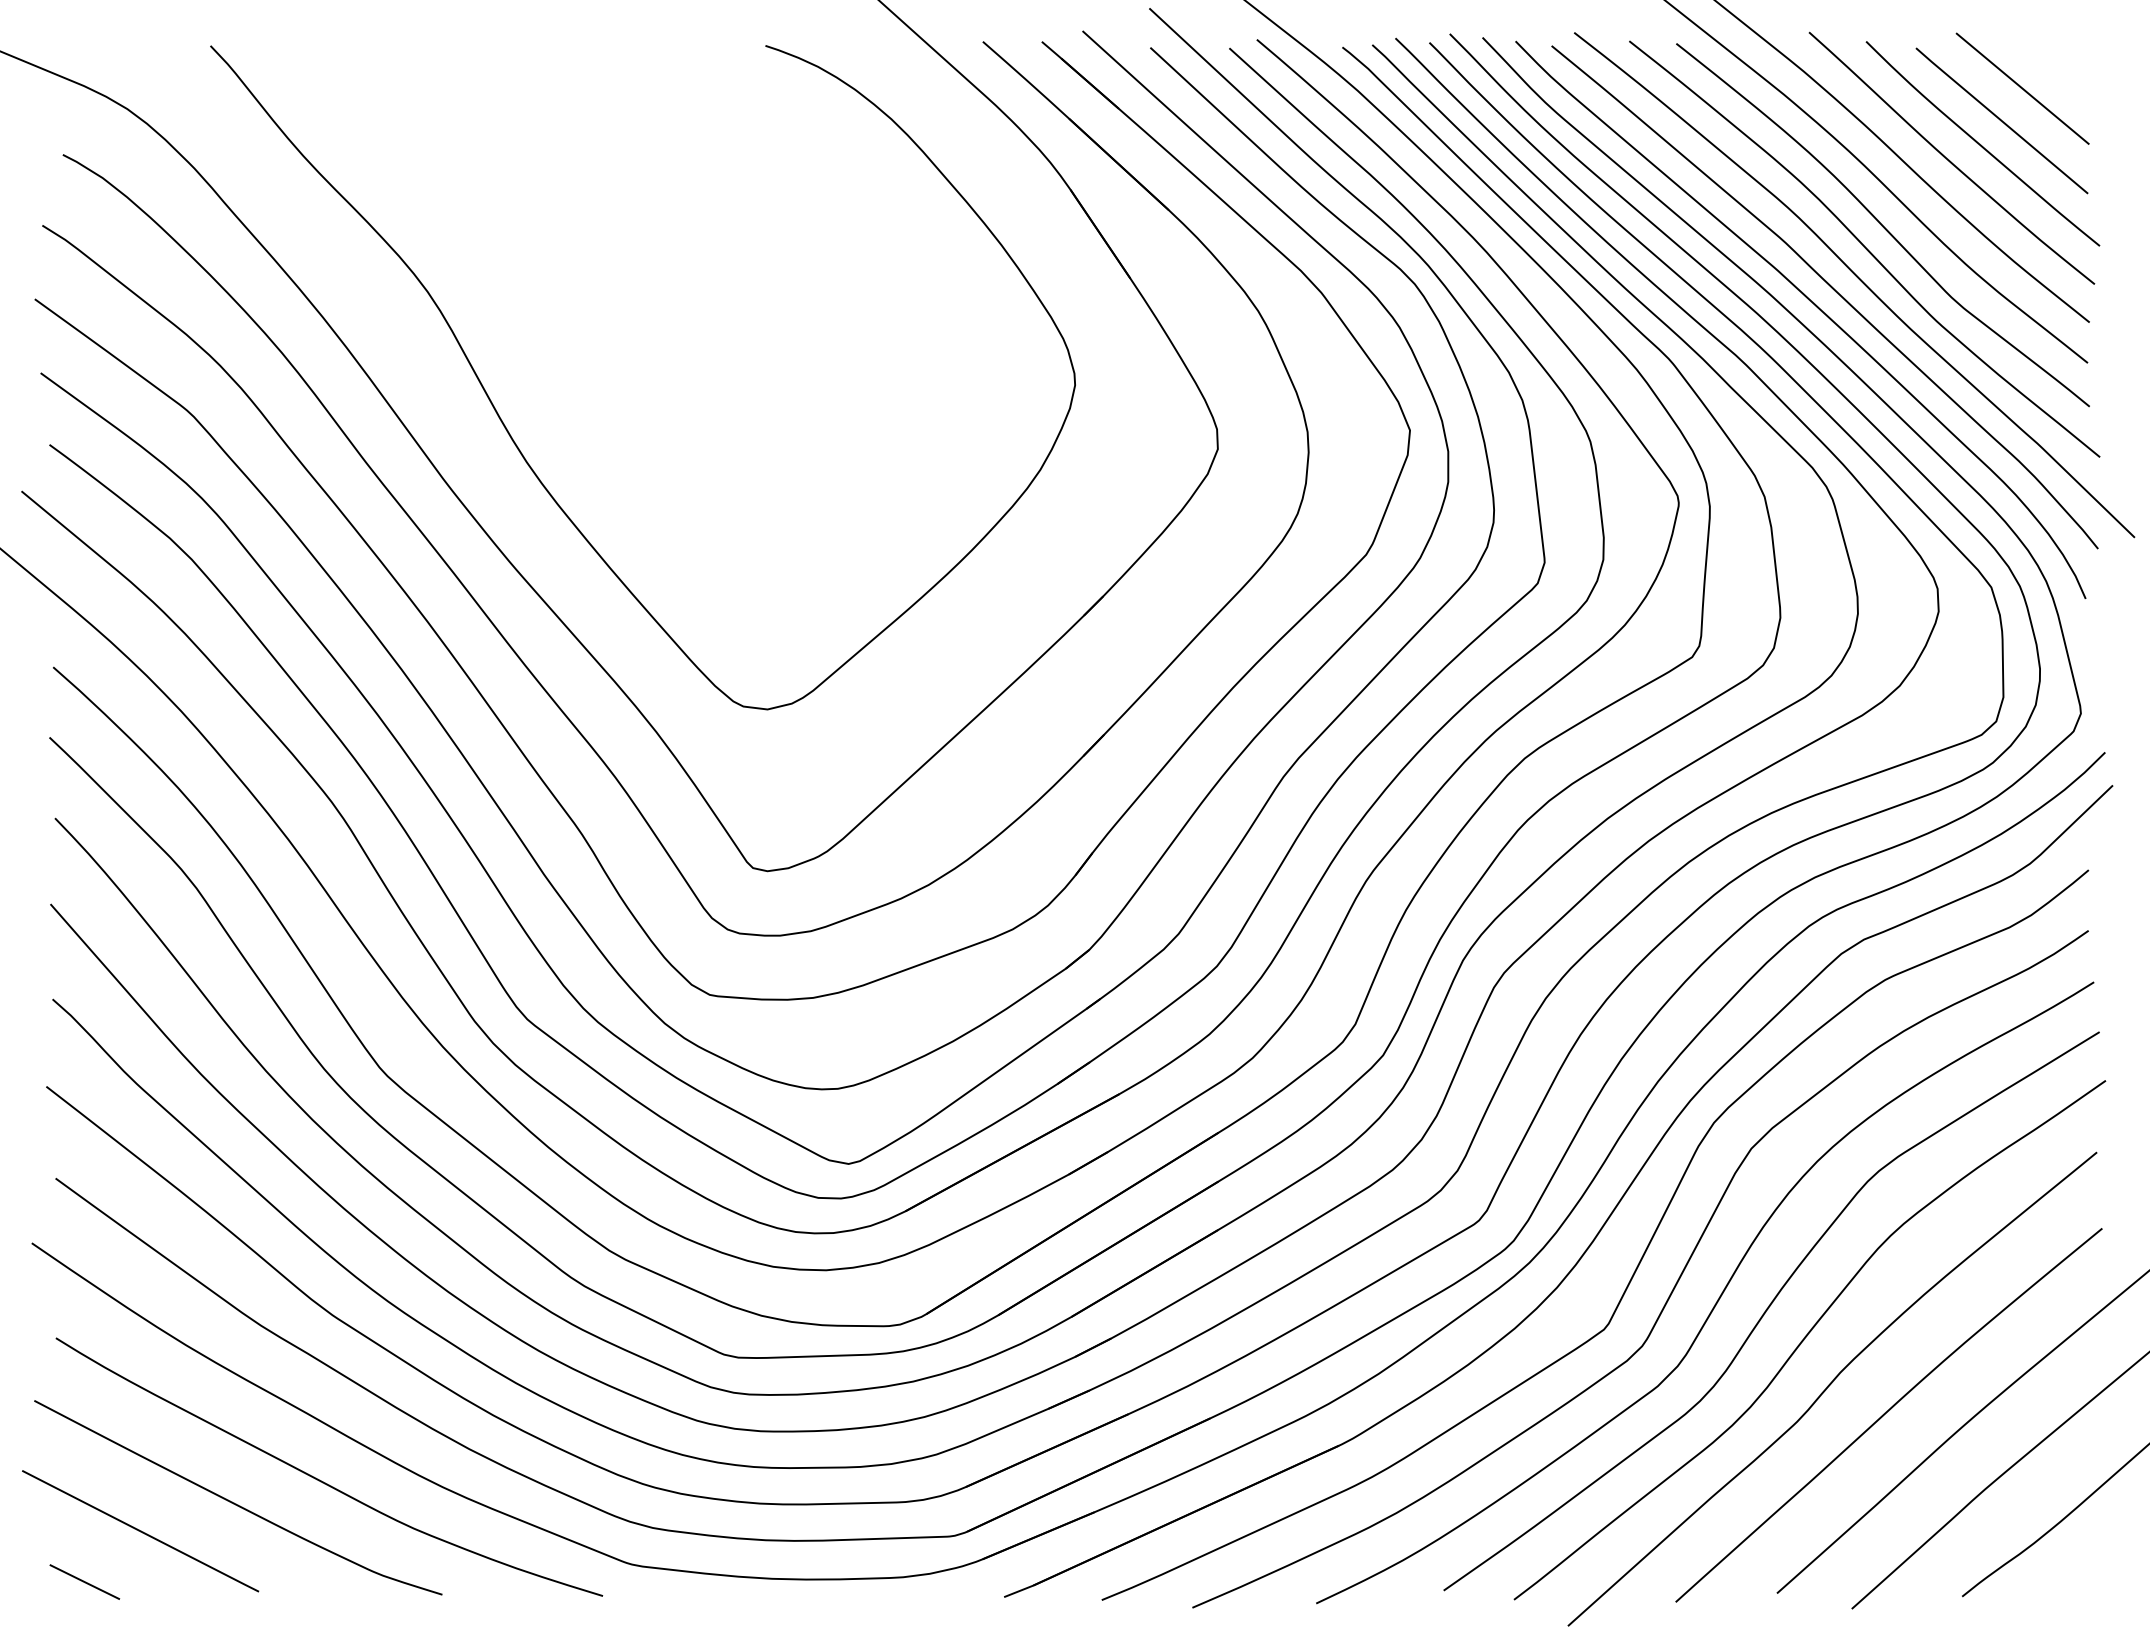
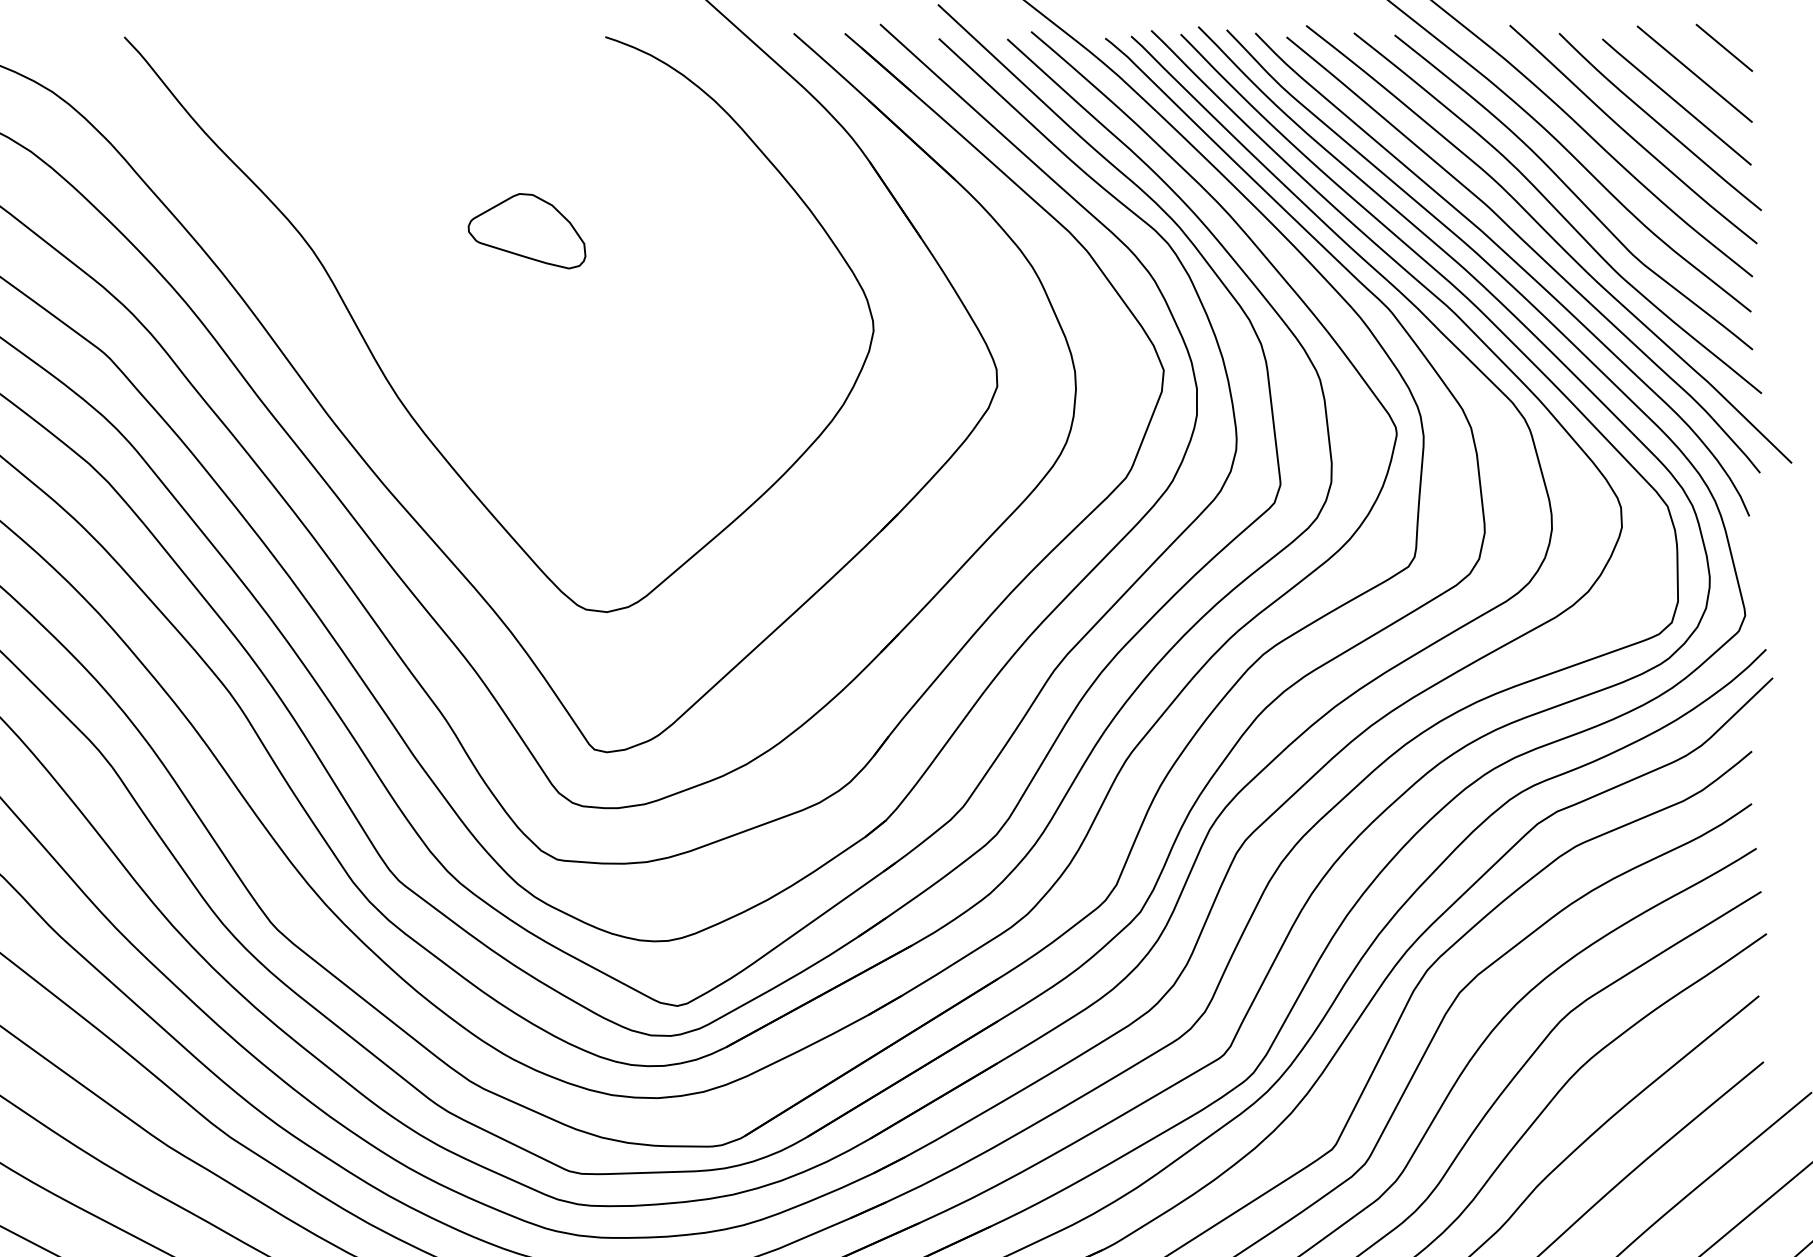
line: (2056, 57) -> (1724, 47), added
part: (675, 269) -> (527, 230), added

